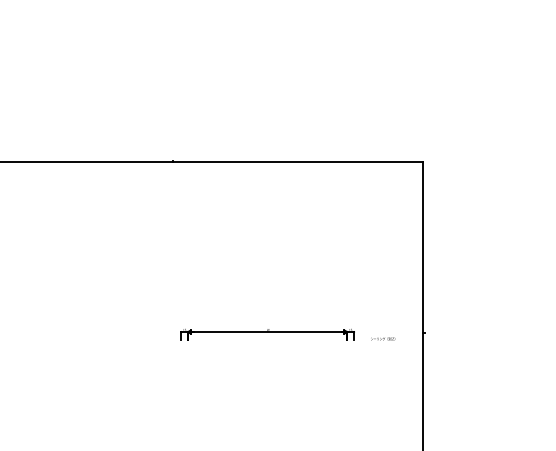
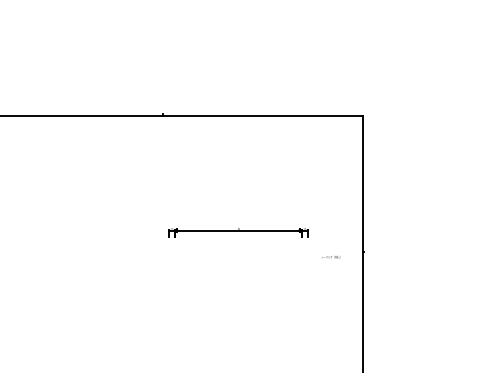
part: (267, 334) -> (238, 232), moved

